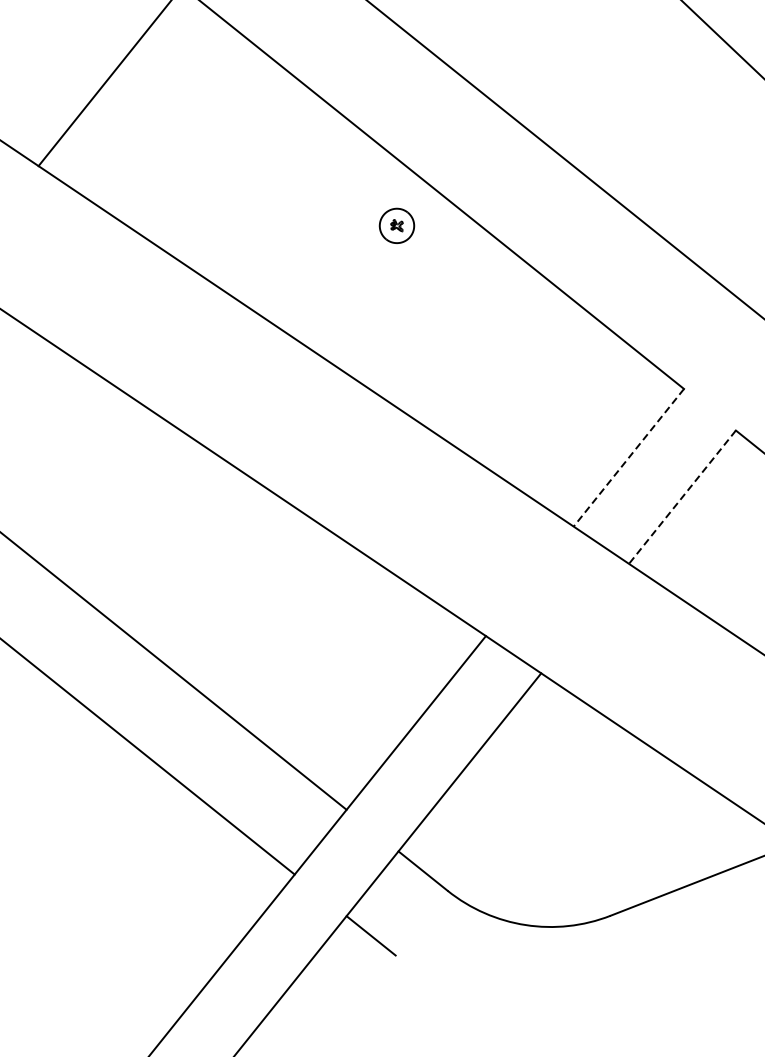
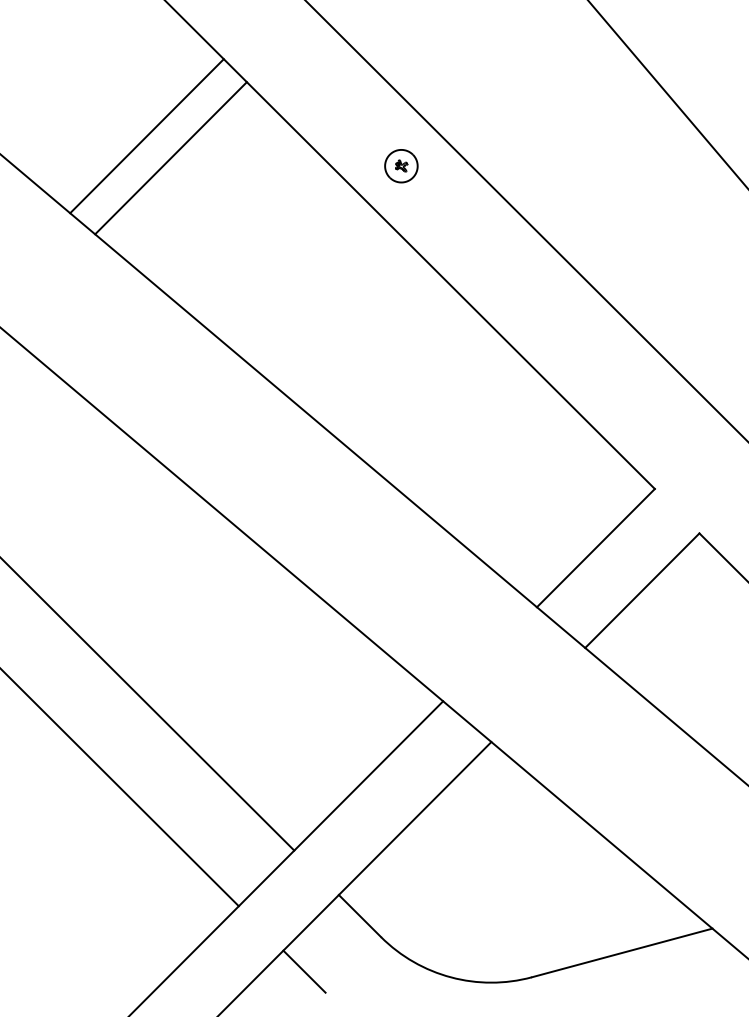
line: (137, 97) -> (170, 158), added
part: (397, 226) -> (401, 166), moved
line: (628, 458) -> (595, 548), dashed -> solid
line: (682, 496) -> (642, 590), dashed -> solid

